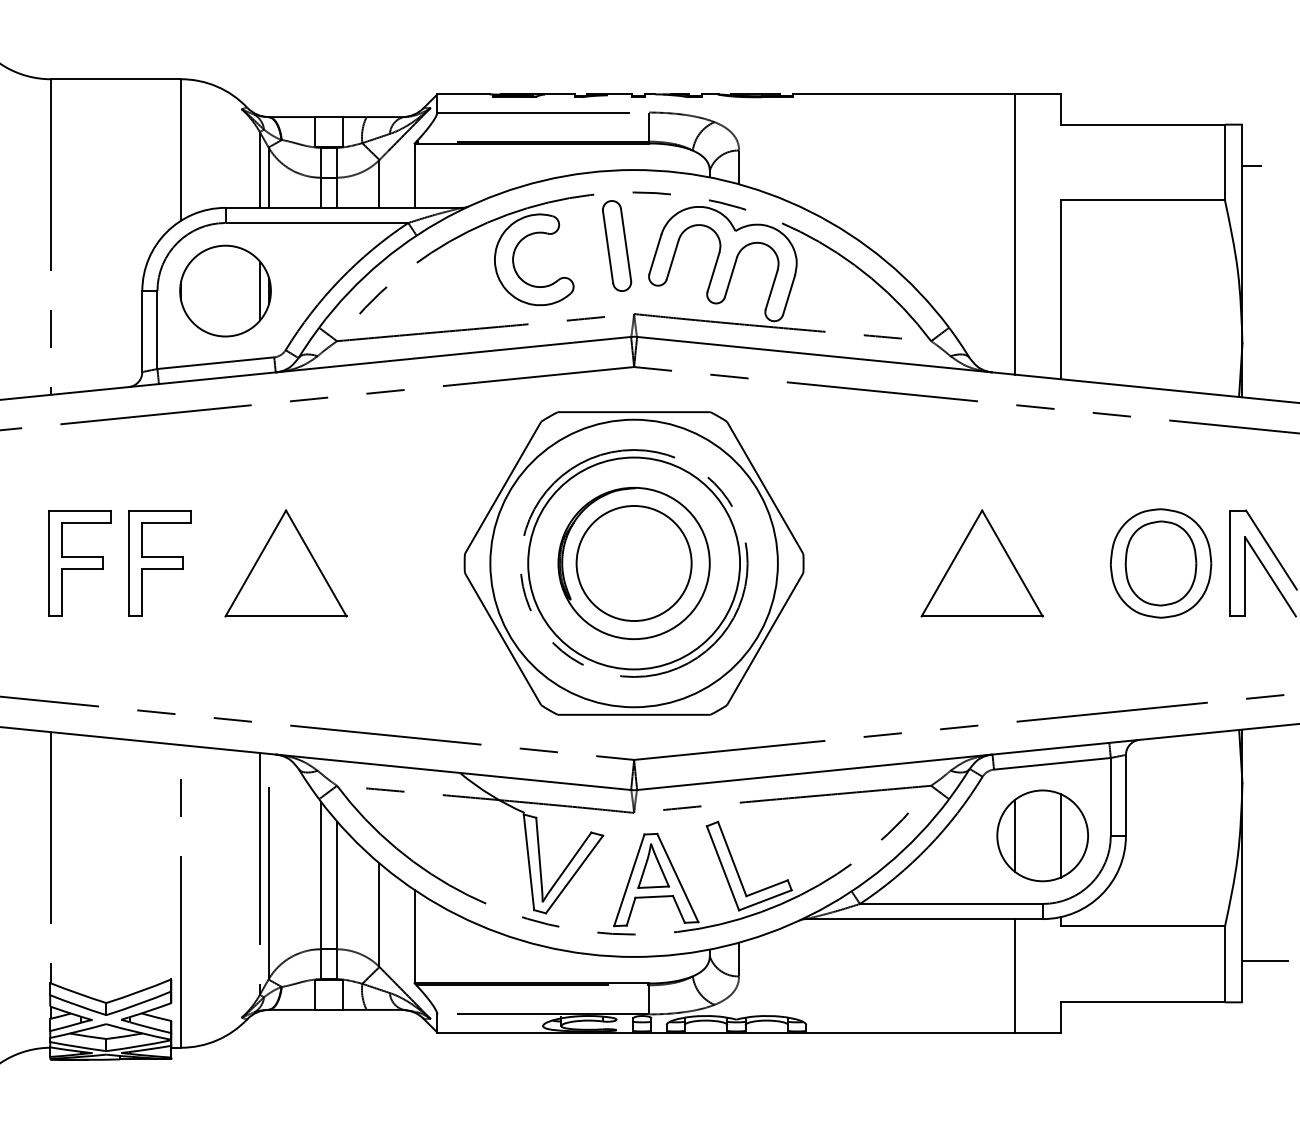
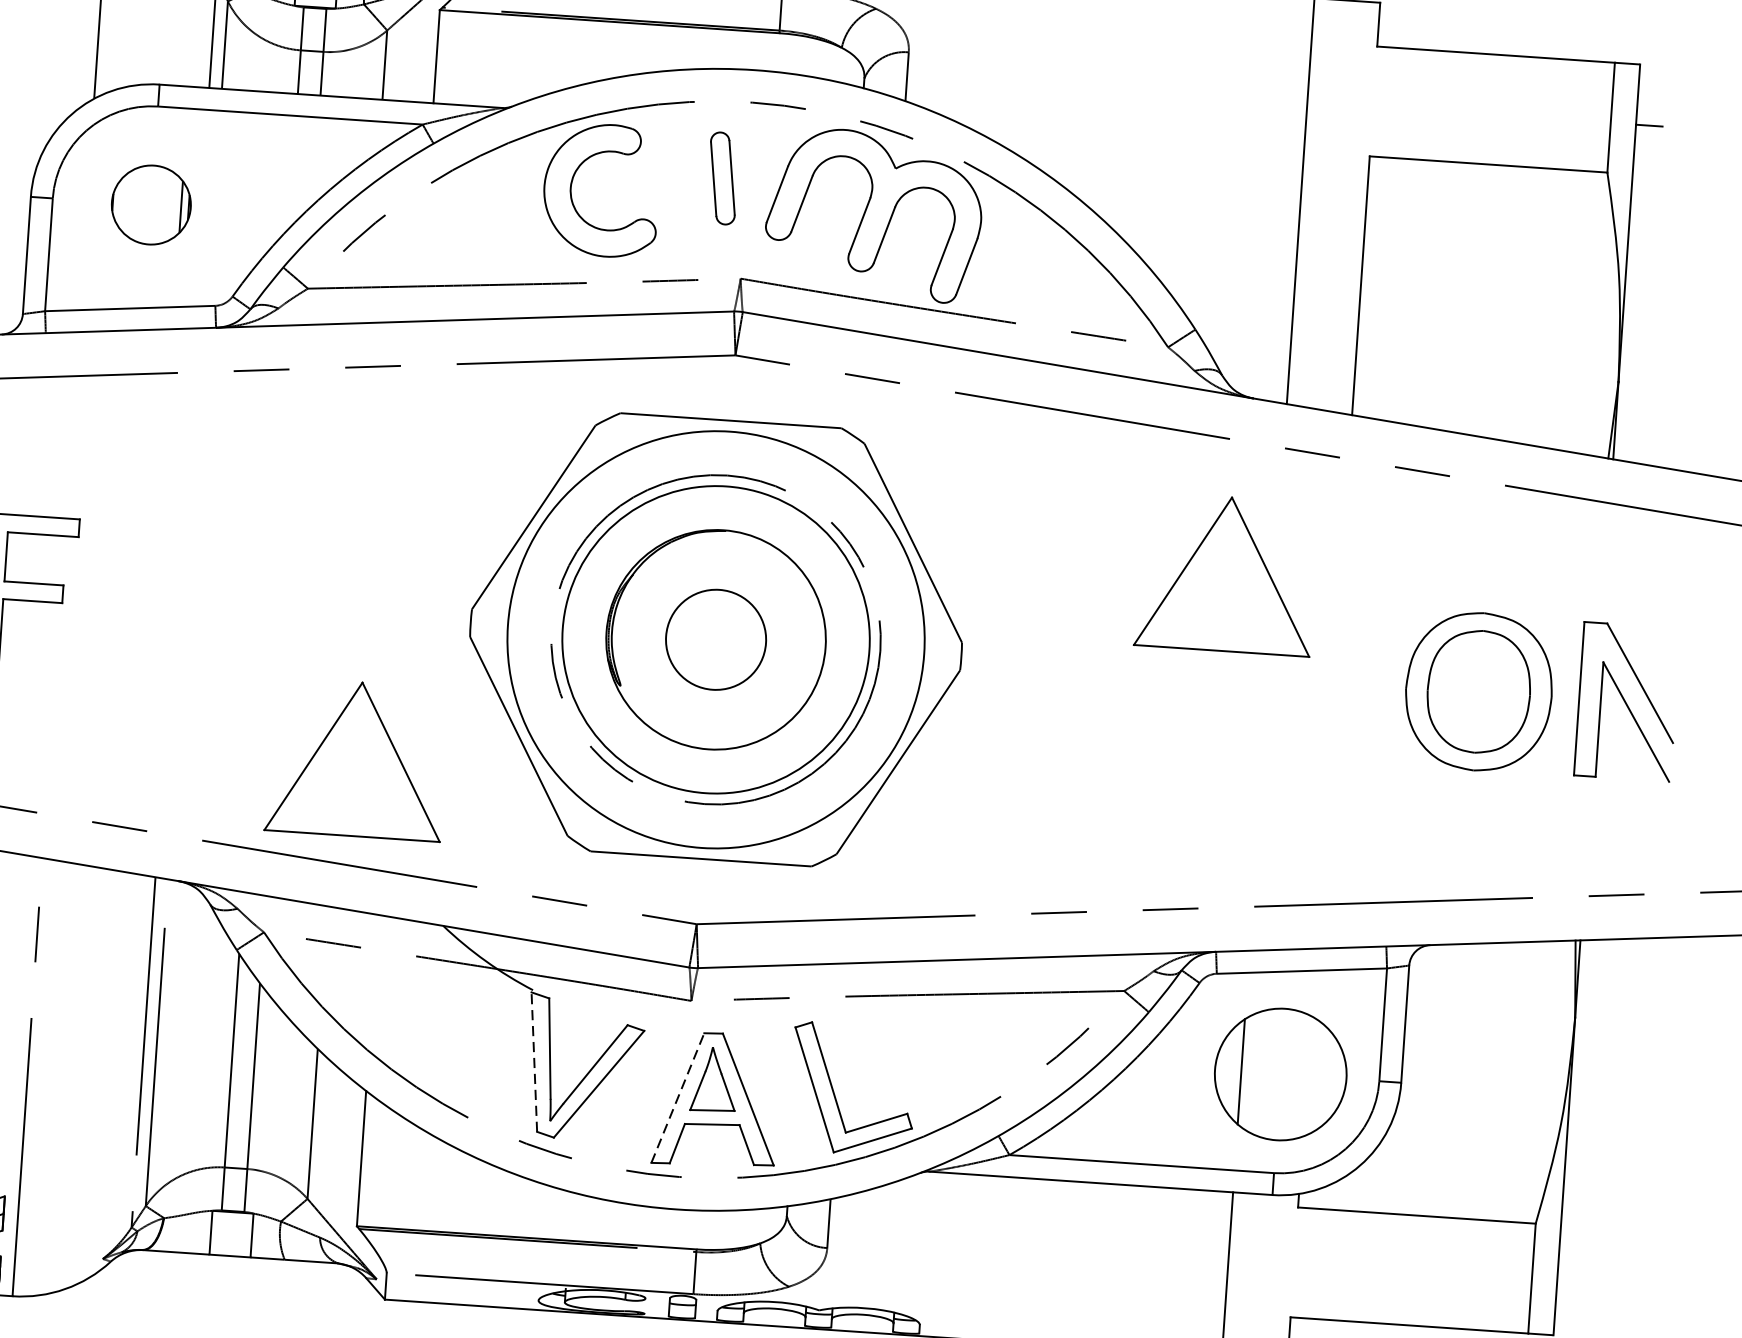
part: (617, 245) -> (723, 177), size x0.7
part: (225, 290) -> (151, 204), size x0.6
part: (285, 563) -> (356, 759), moved
circle: (633, 563) -> (715, 639), size x0.6
part: (981, 563) -> (1225, 574), moved
line: (1060, 835) -> (1306, 1075), removed
line: (528, 861) -> (533, 1060), solid -> dashed
line: (629, 879) -> (678, 1096), solid -> dashed
line: (1265, 960) -> (1591, 1276), removed

